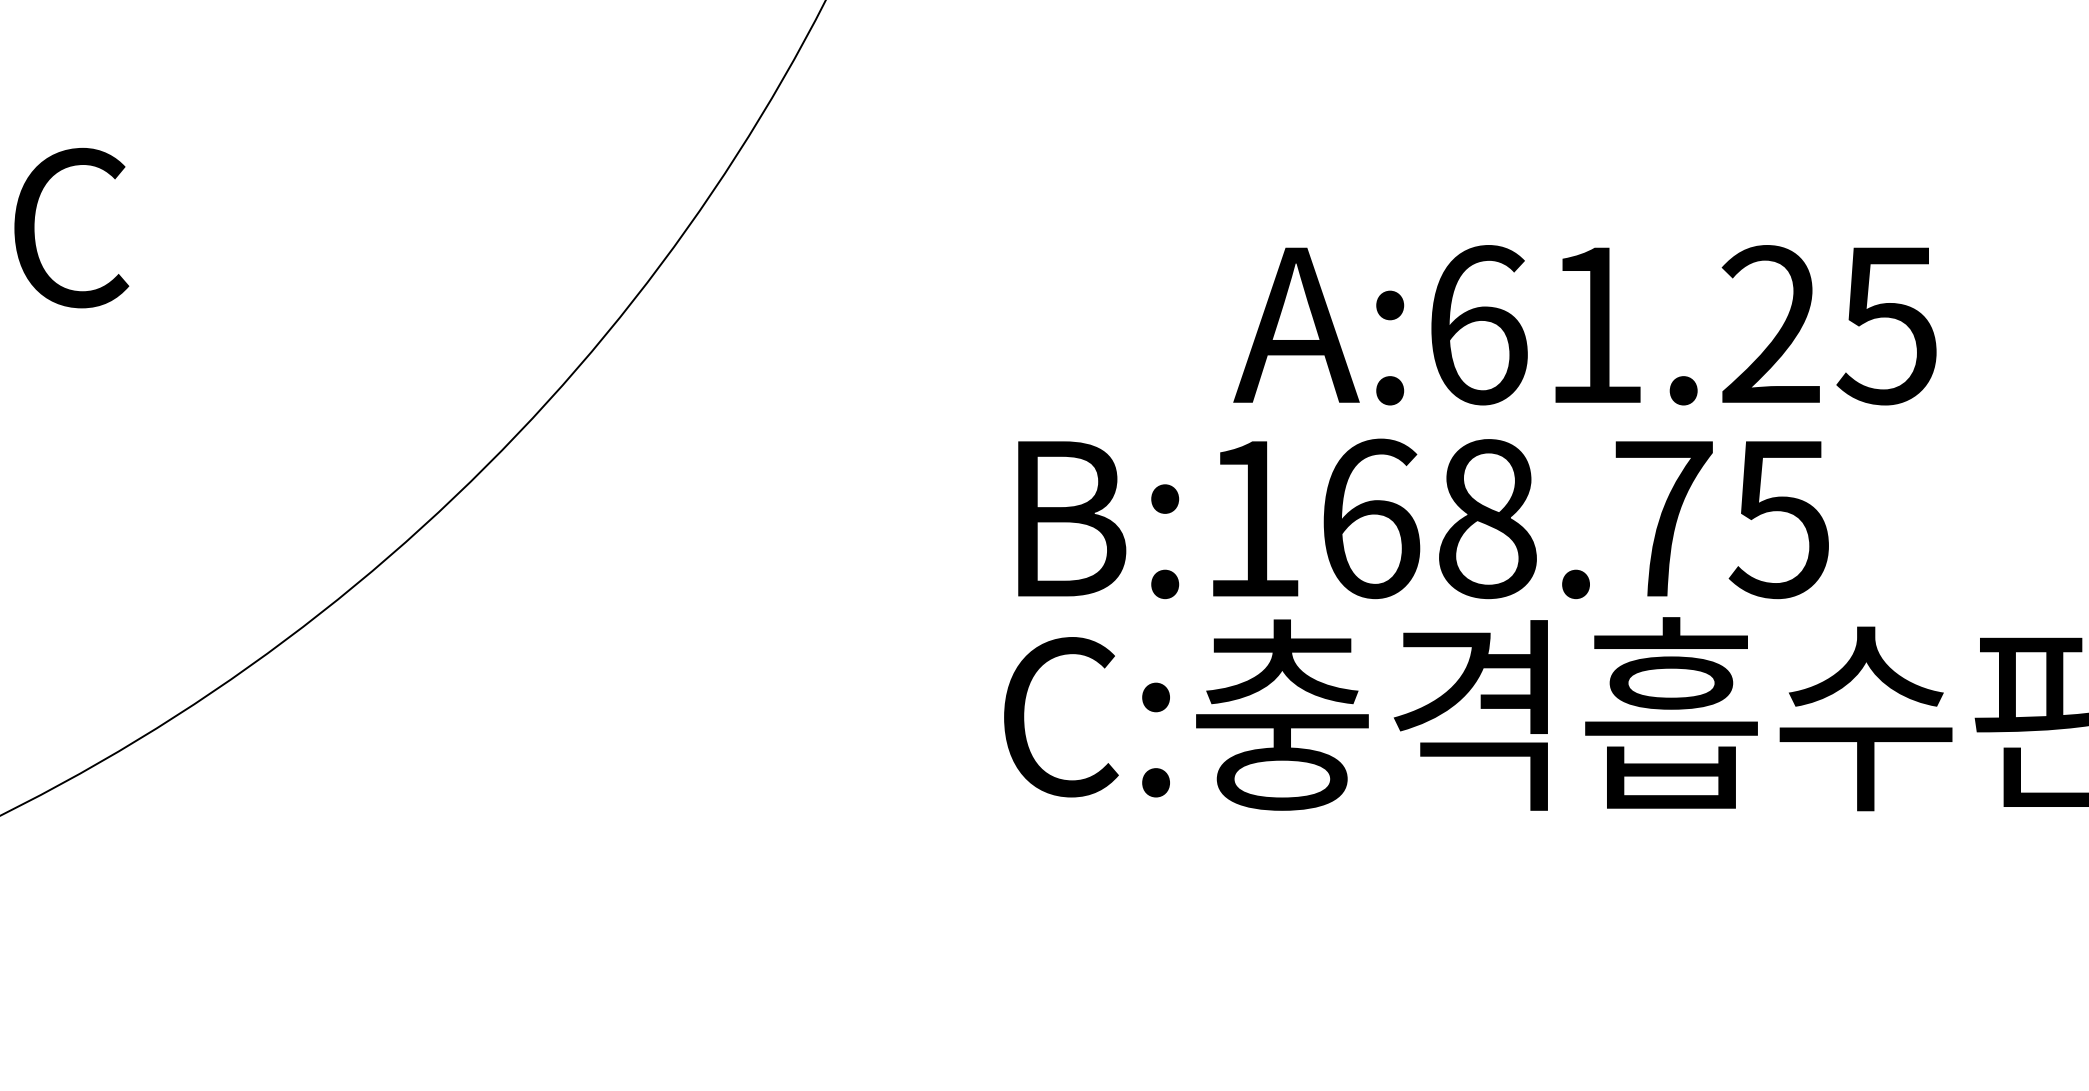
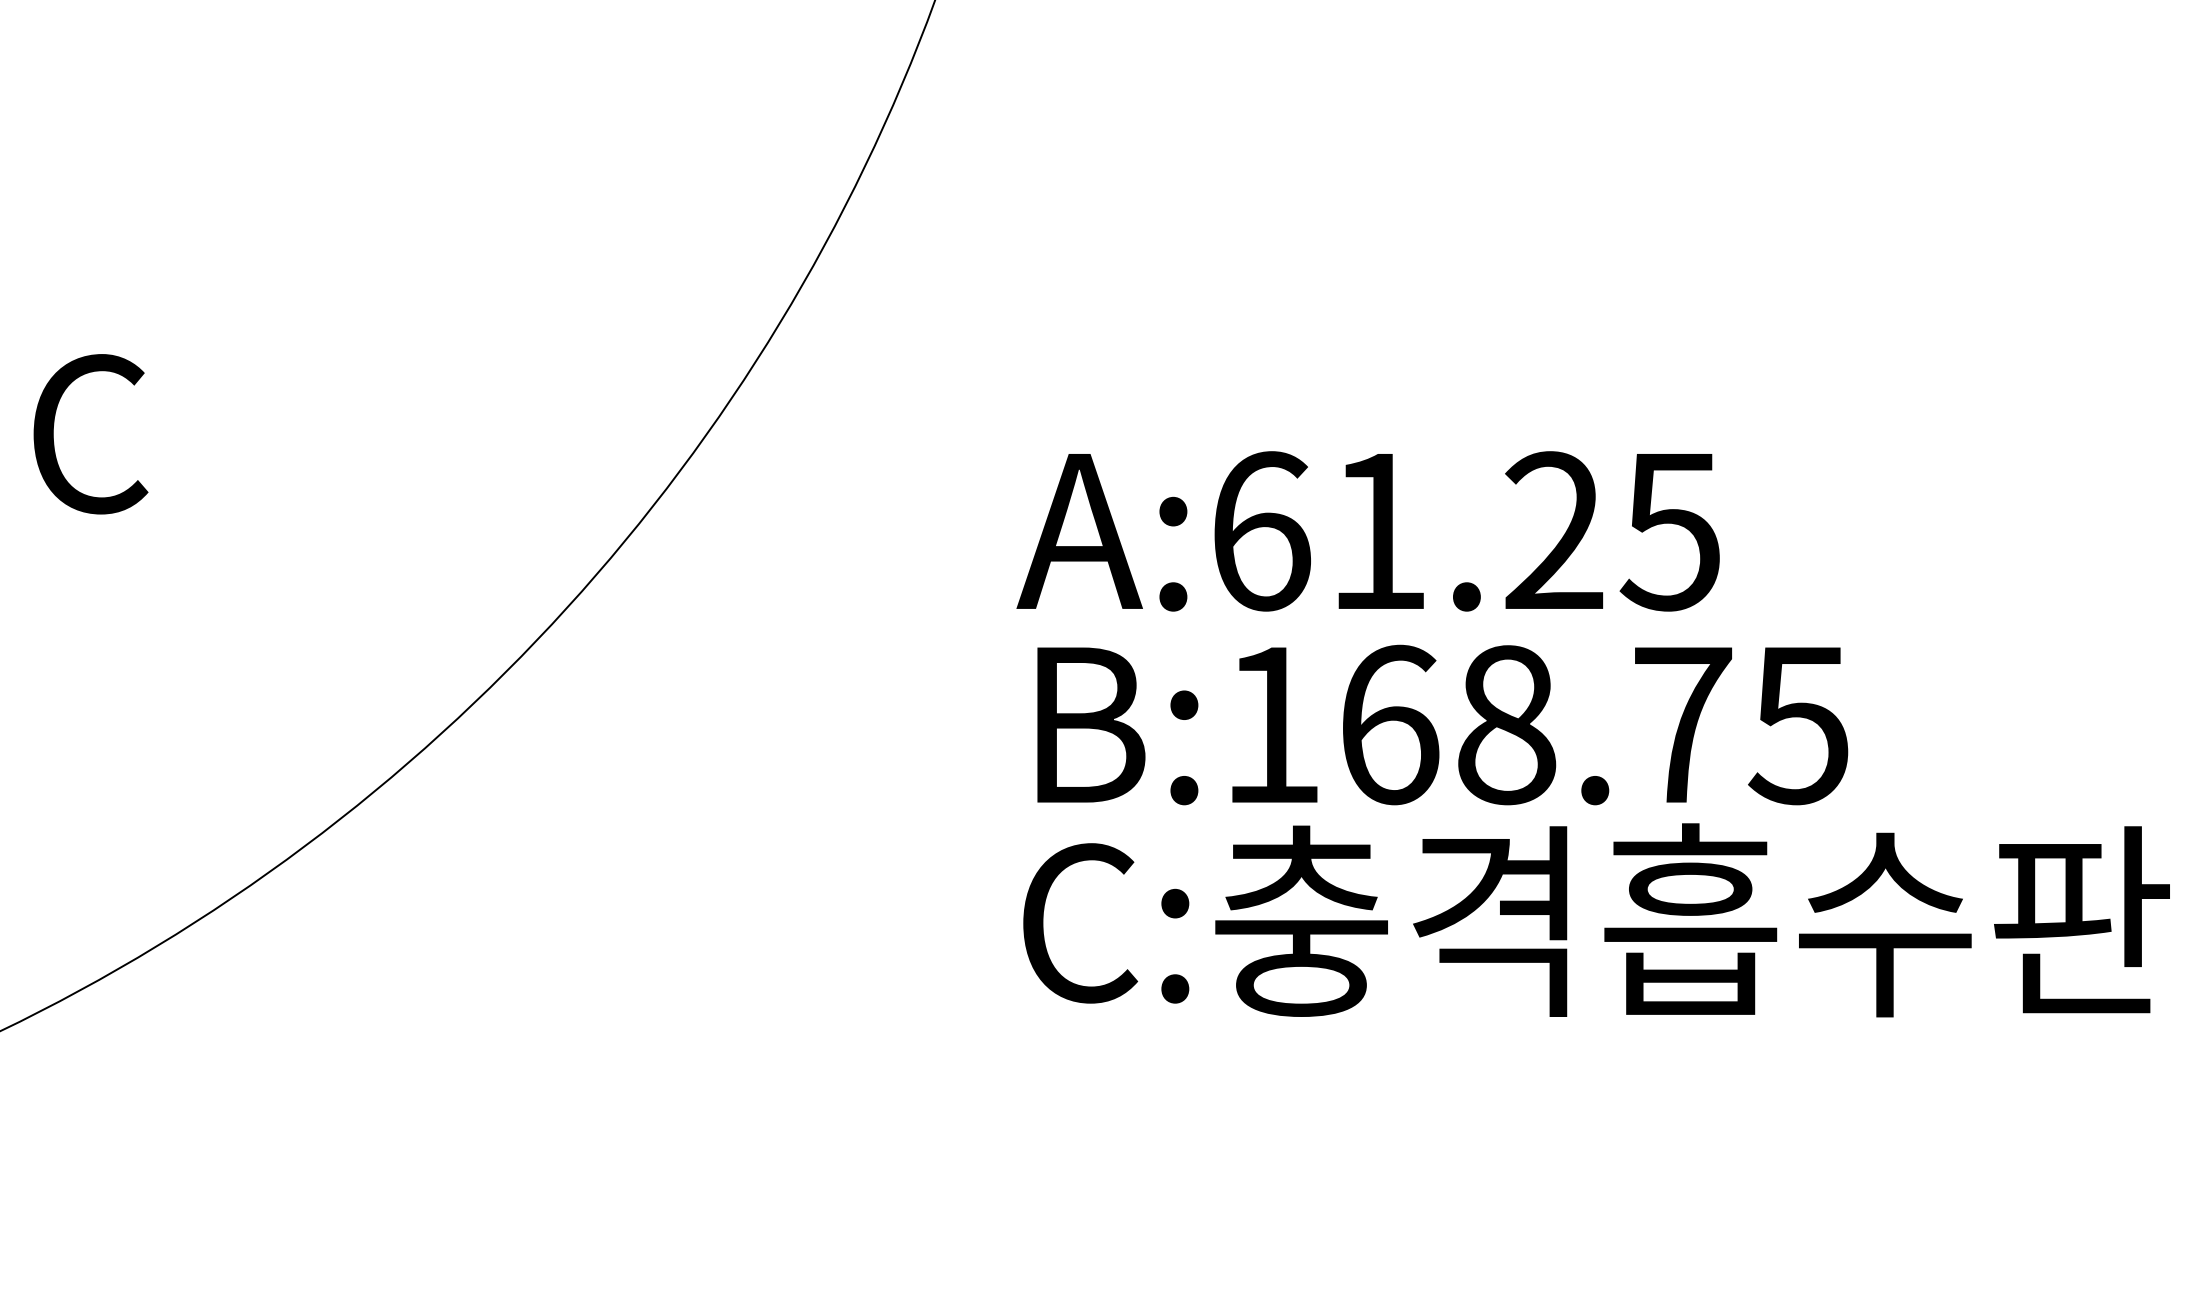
text: (1584, 325) -> (1367, 531), moved

